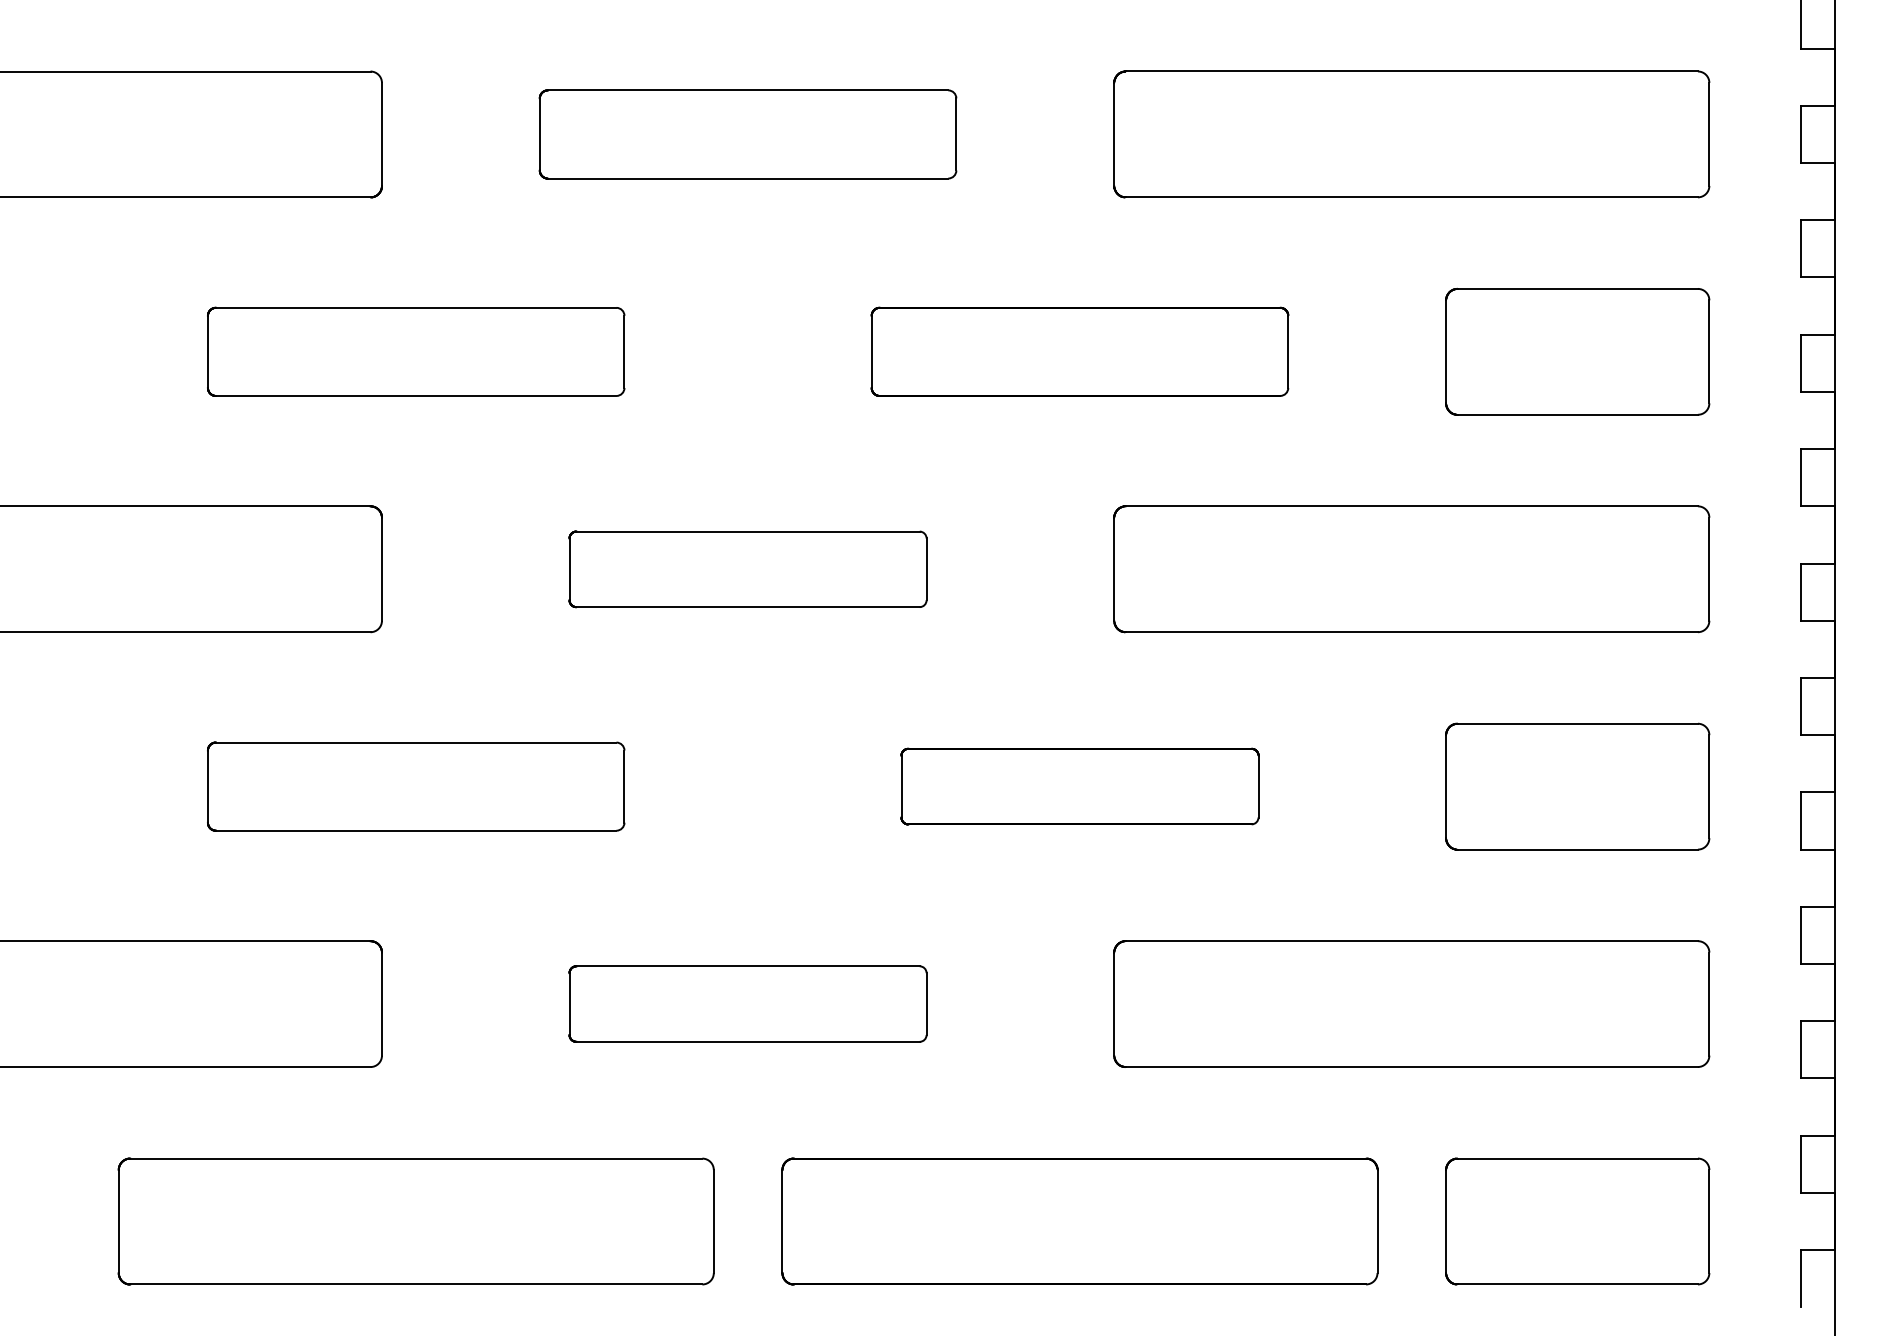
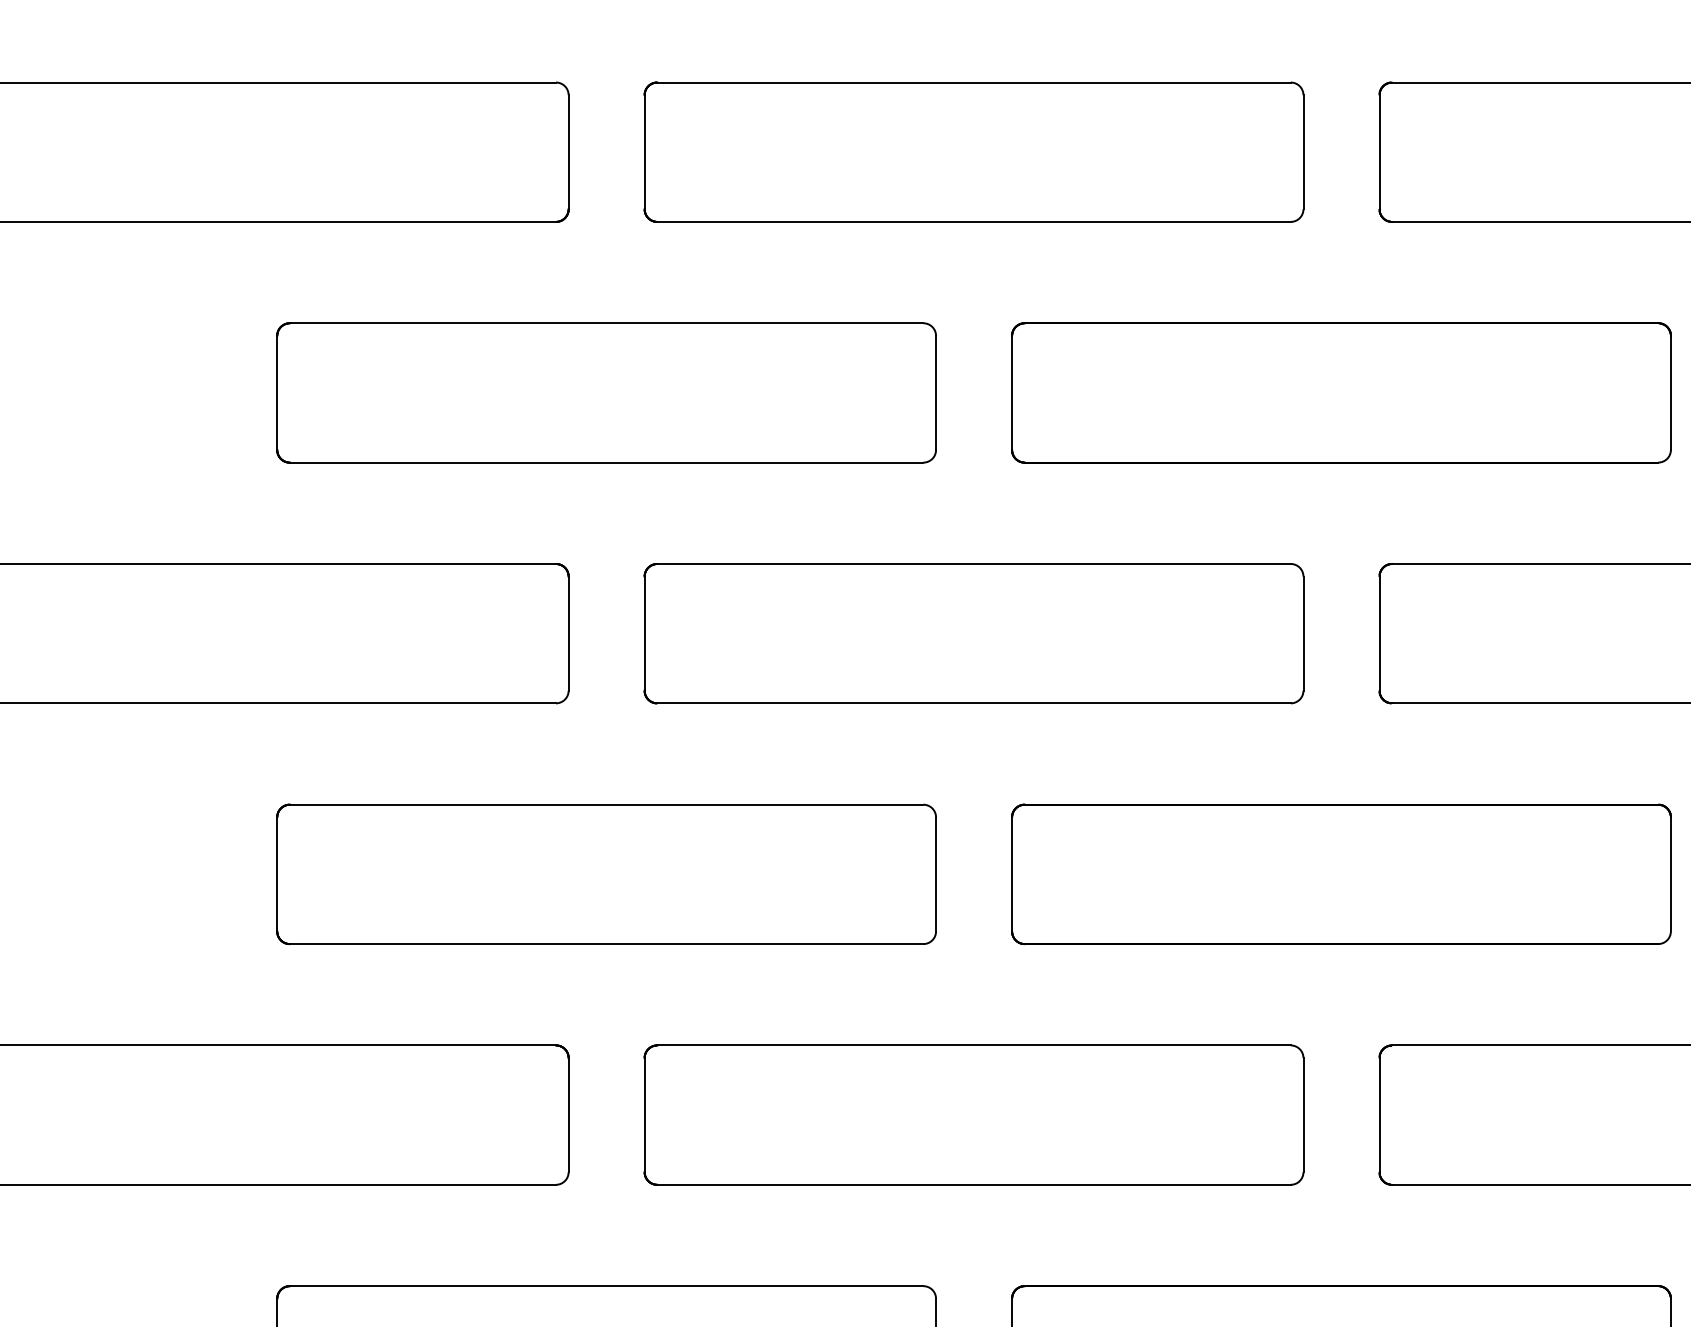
part: (747, 134) -> (973, 152), size x1.43
part: (415, 351) -> (605, 392), size x1.43
part: (1079, 351) -> (1340, 392), size x1.43
part: (747, 569) -> (973, 633), size x1.67
part: (415, 786) -> (605, 874), size x1.43
part: (1079, 786) -> (1340, 874), size x1.67
part: (747, 1003) -> (973, 1114), size x1.67

